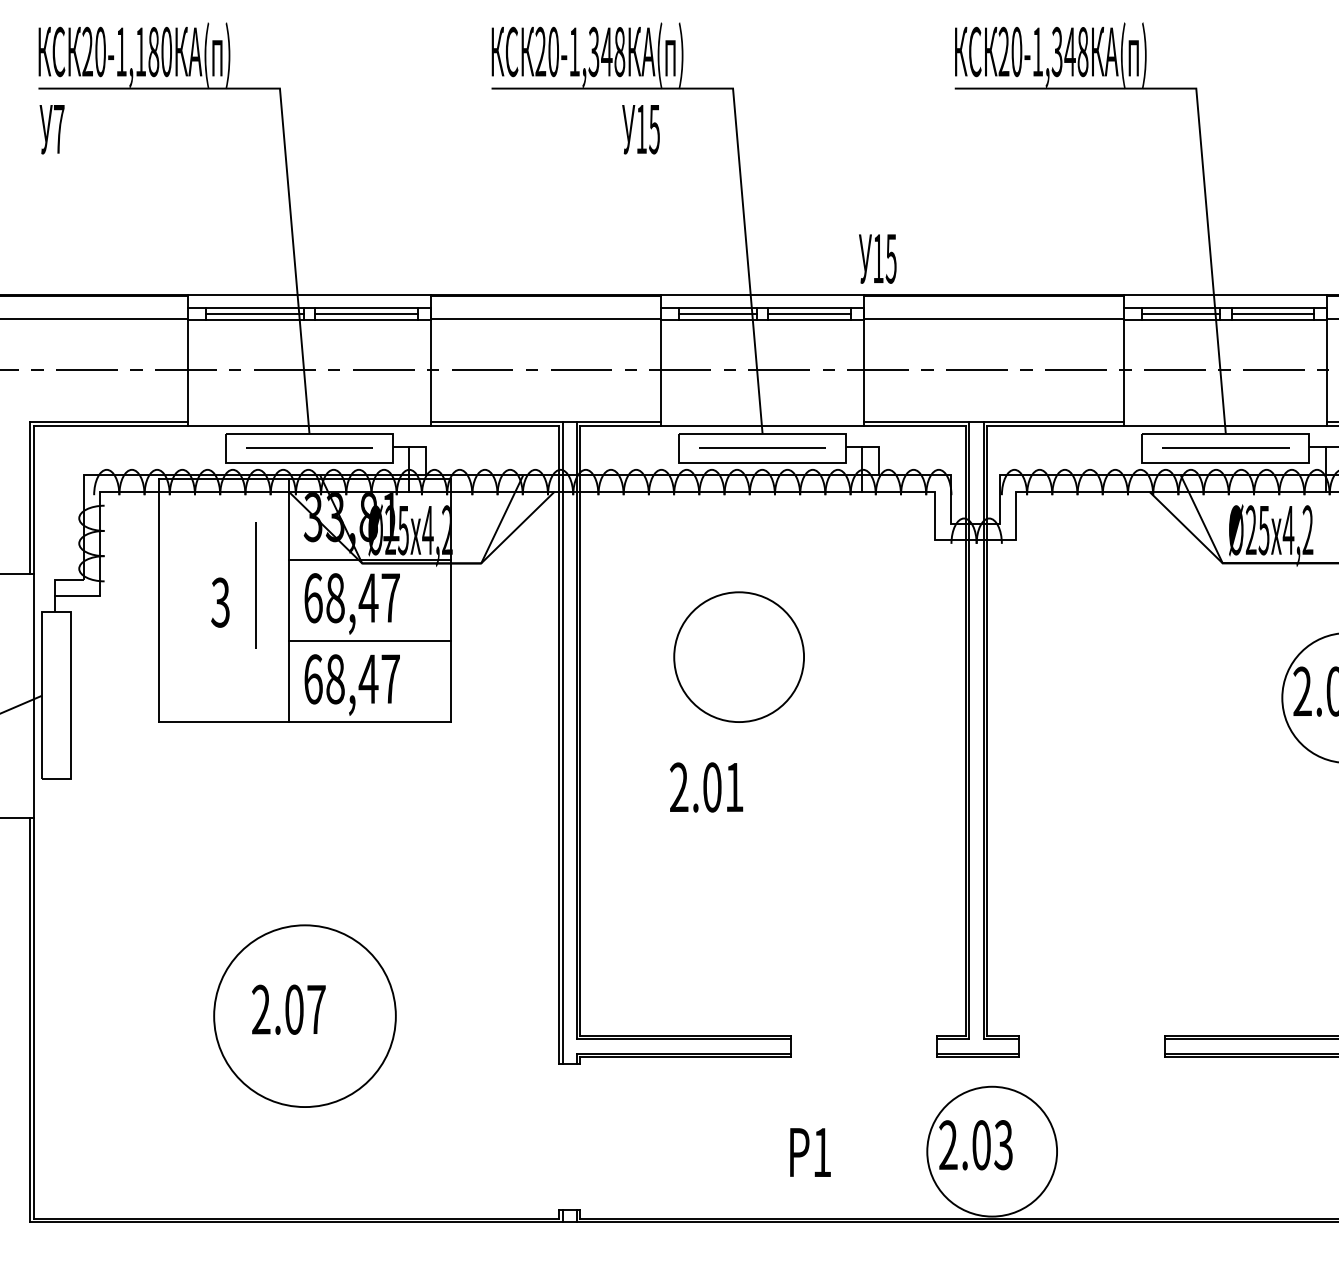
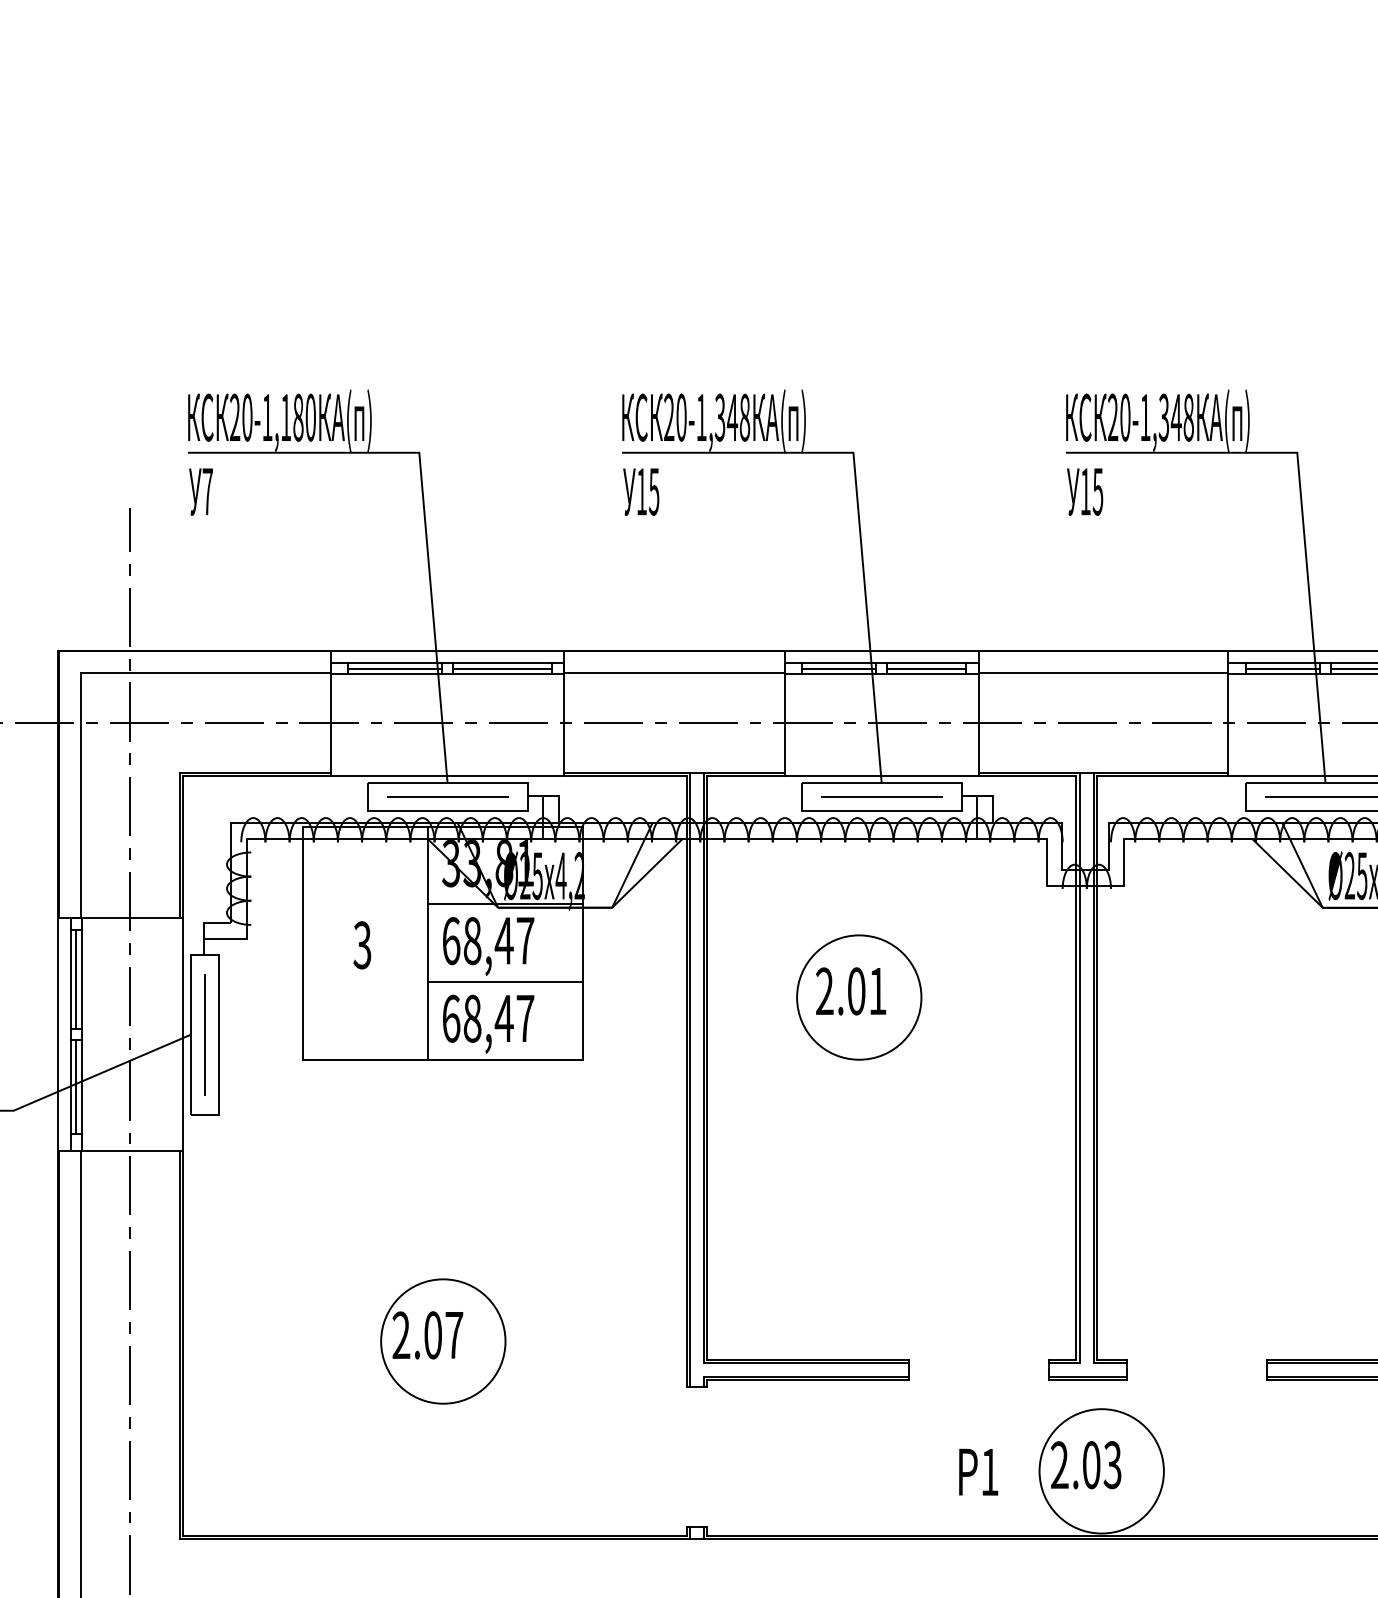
text: (641, 129) -> (641, 491), moved
text: (878, 258) -> (1085, 491), moved
line: (255, 585) -> (204, 1034), moved
text: (705, 787) -> (850, 991), moved
circle: (305, 1016) -> (443, 1341), size x0.71
text: (810, 1151) -> (978, 1471), moved

